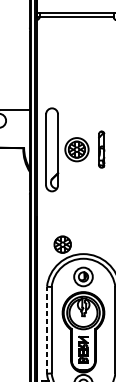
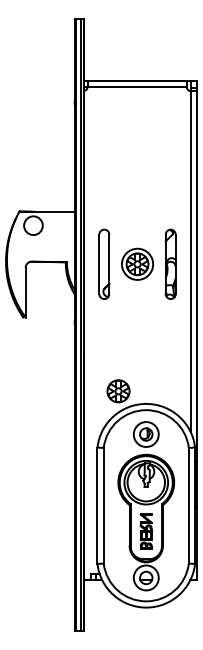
part: (52, 149) -> (104, 263), size x0.62
part: (101, 149) -> (170, 263), size x1.43
line: (47, 330) -> (97, 505), dashed -> solid

